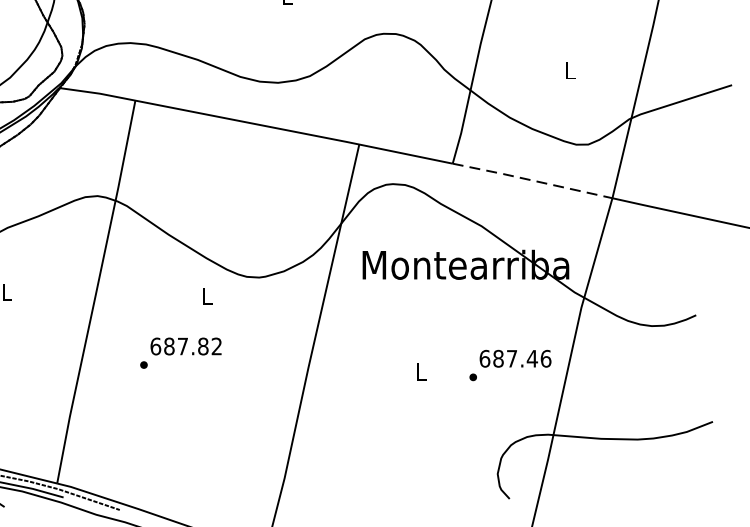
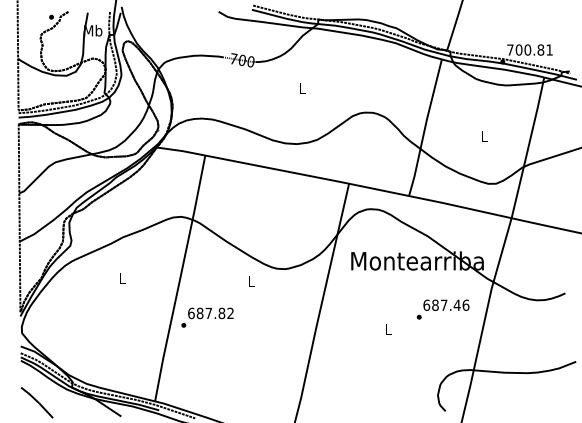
line: (532, 179) -> (460, 206), dashed -> solid
text: (180, 352) -> (207, 317), moved
text: (509, 365) -> (442, 309), moved

